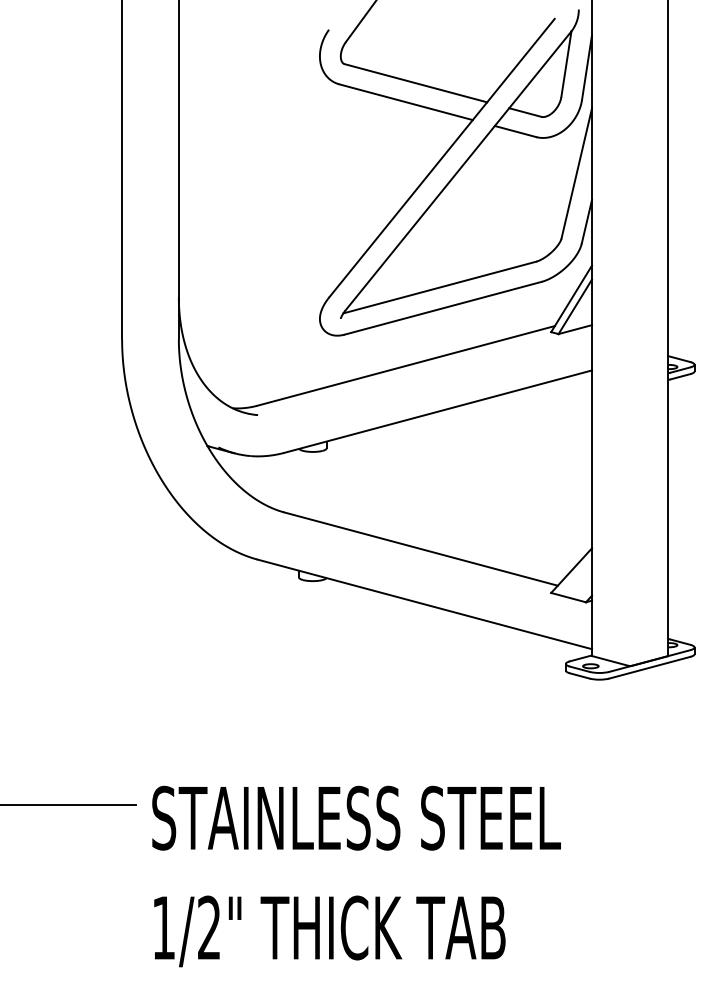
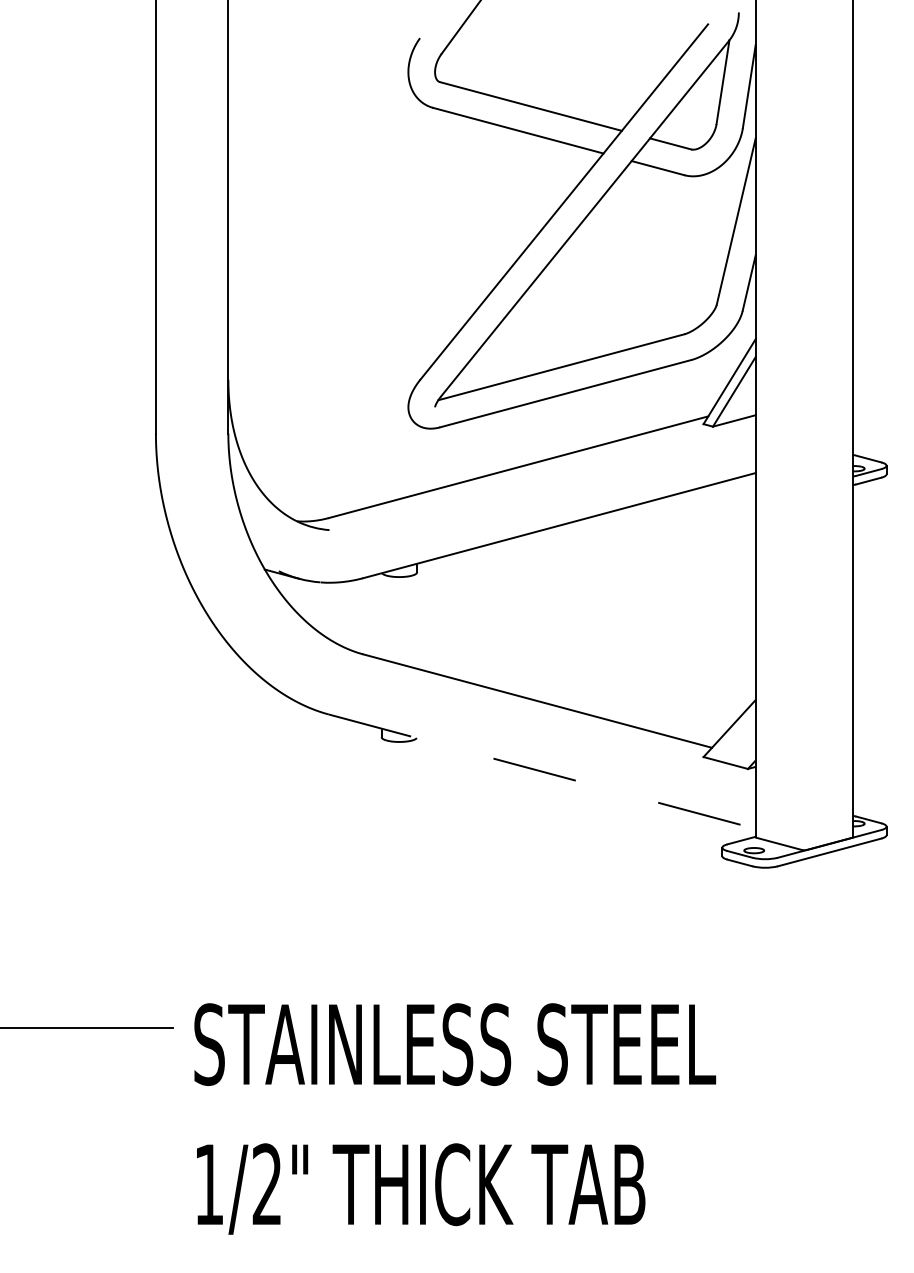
line: (424, 604) -> (542, 771), solid -> dashed

